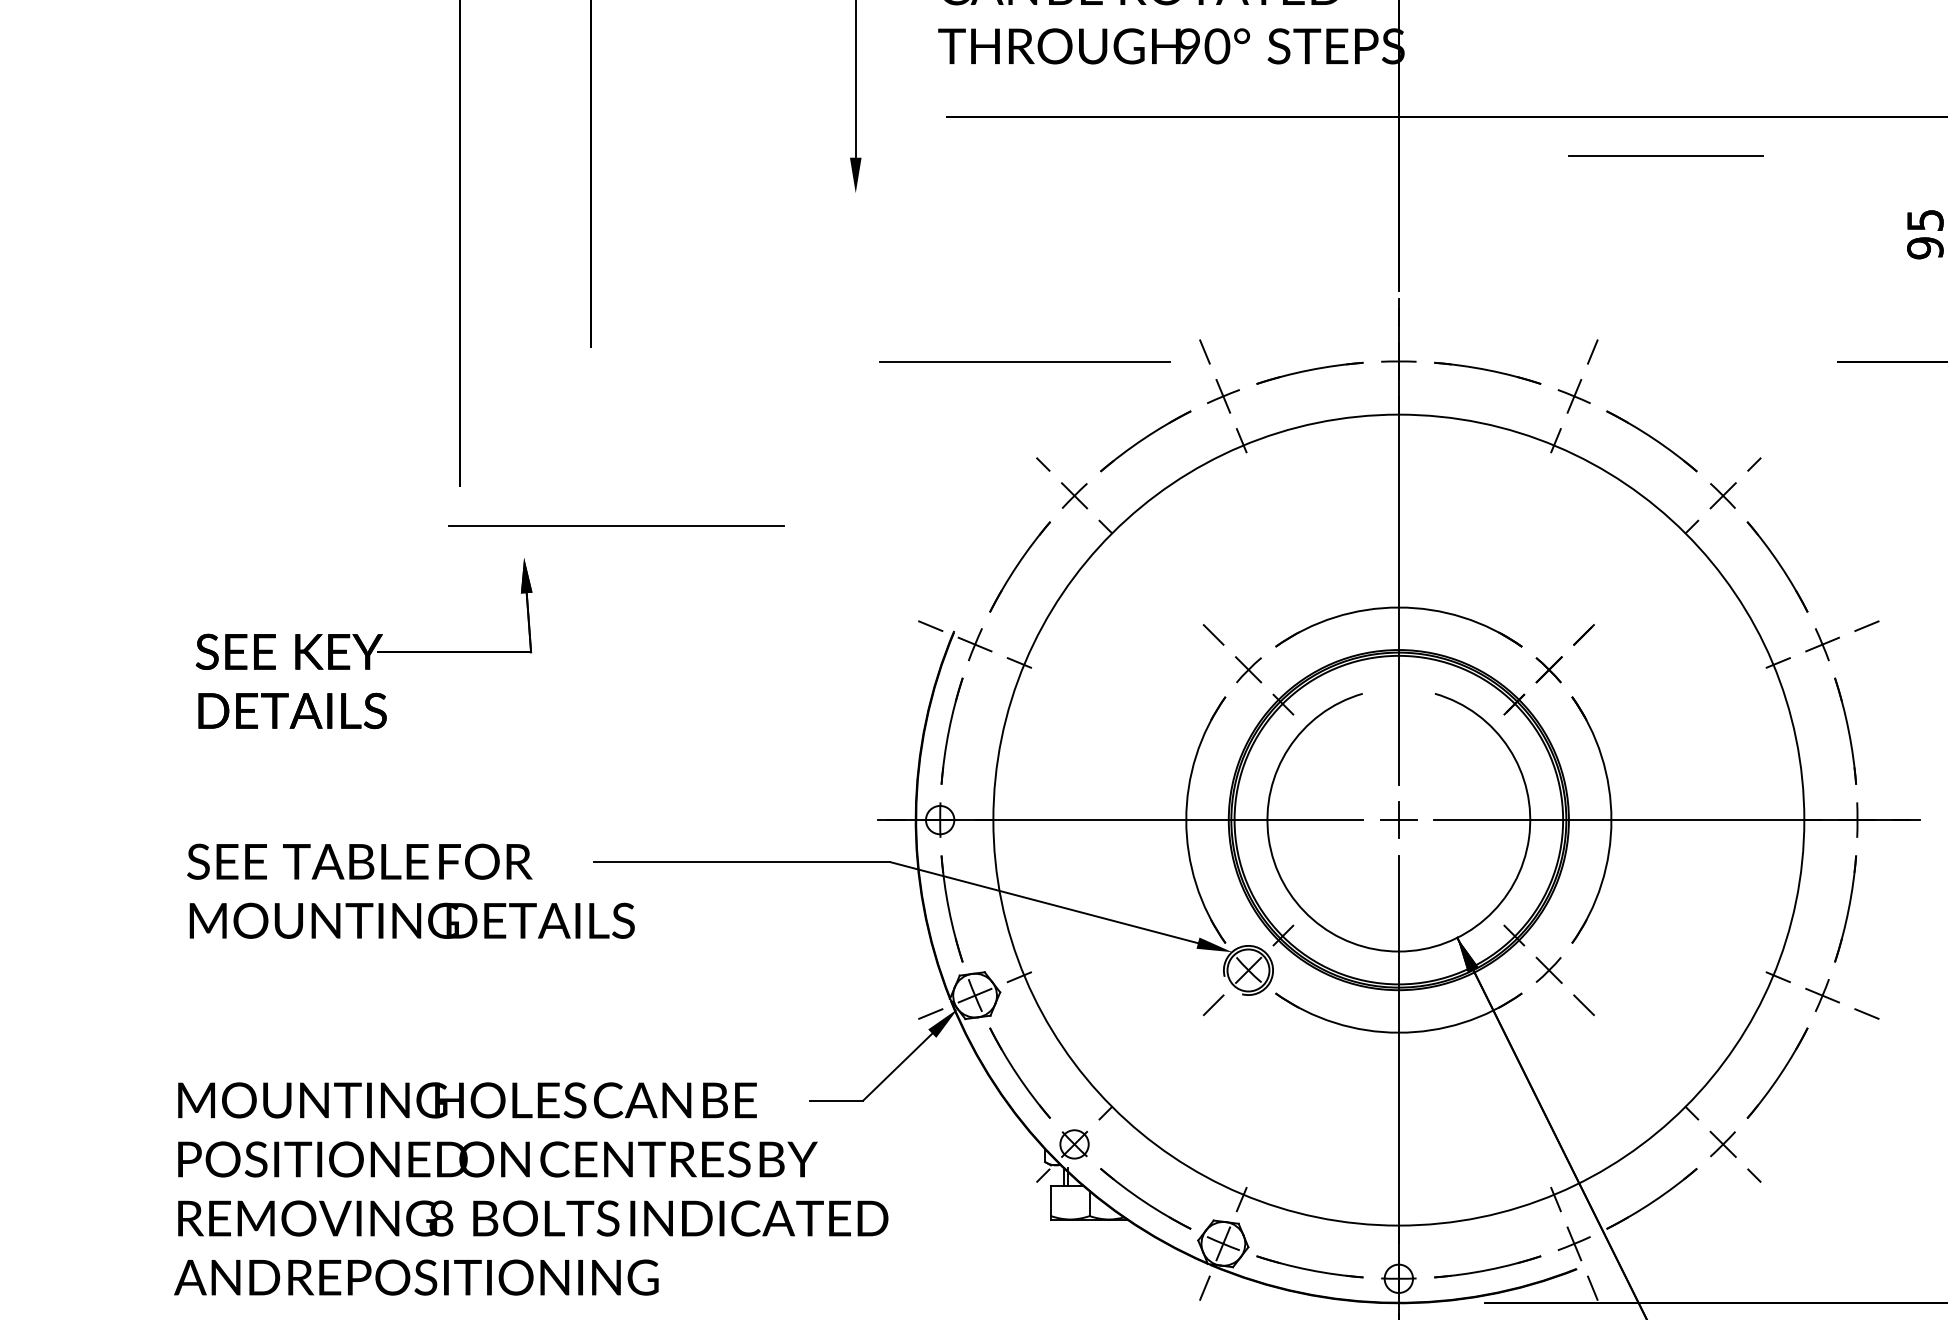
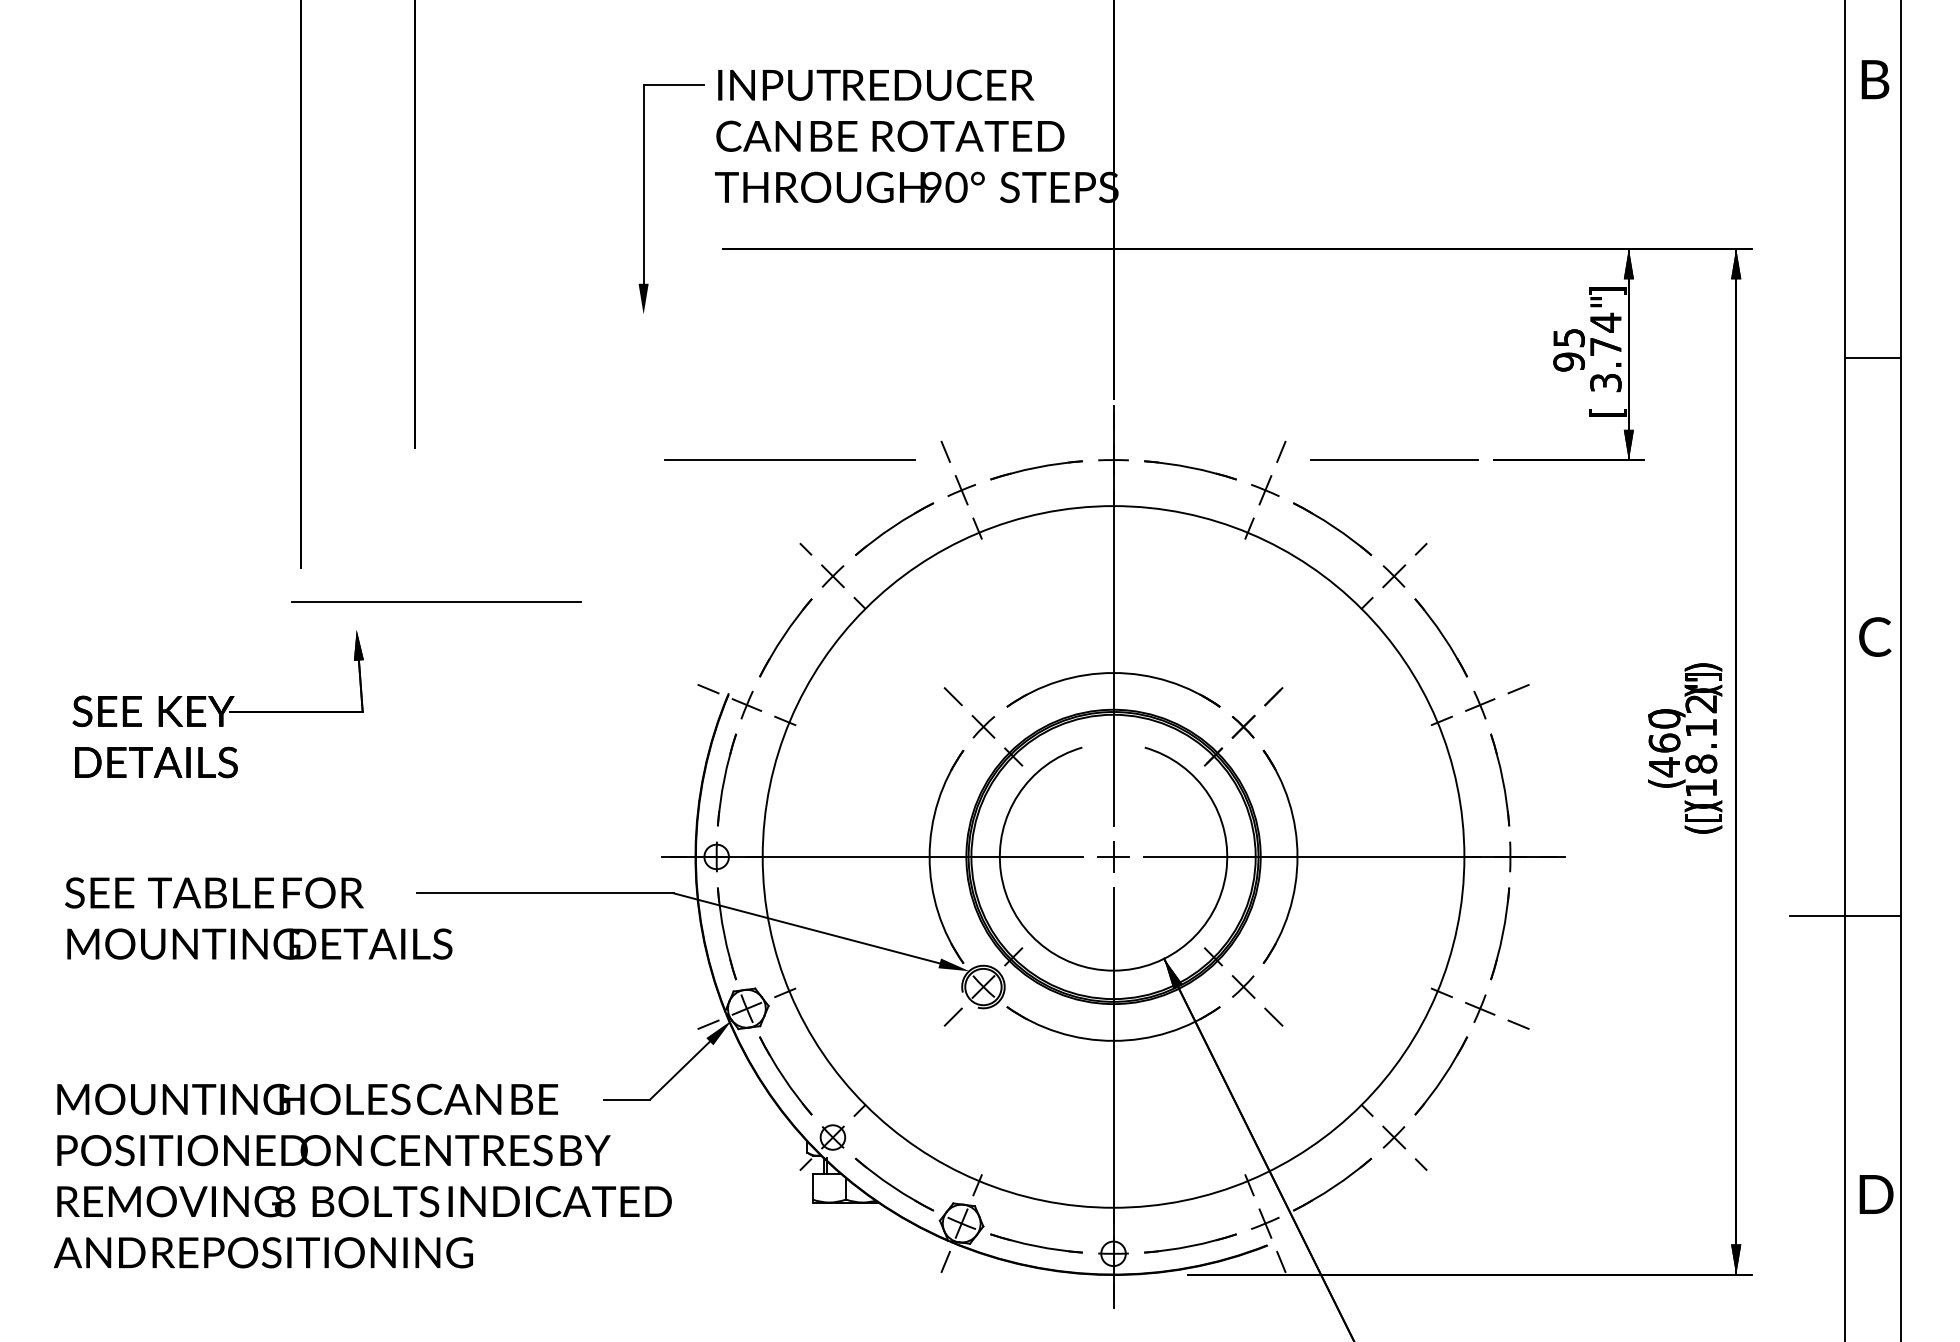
line: (1665, 155) -> (1394, 459), moved

